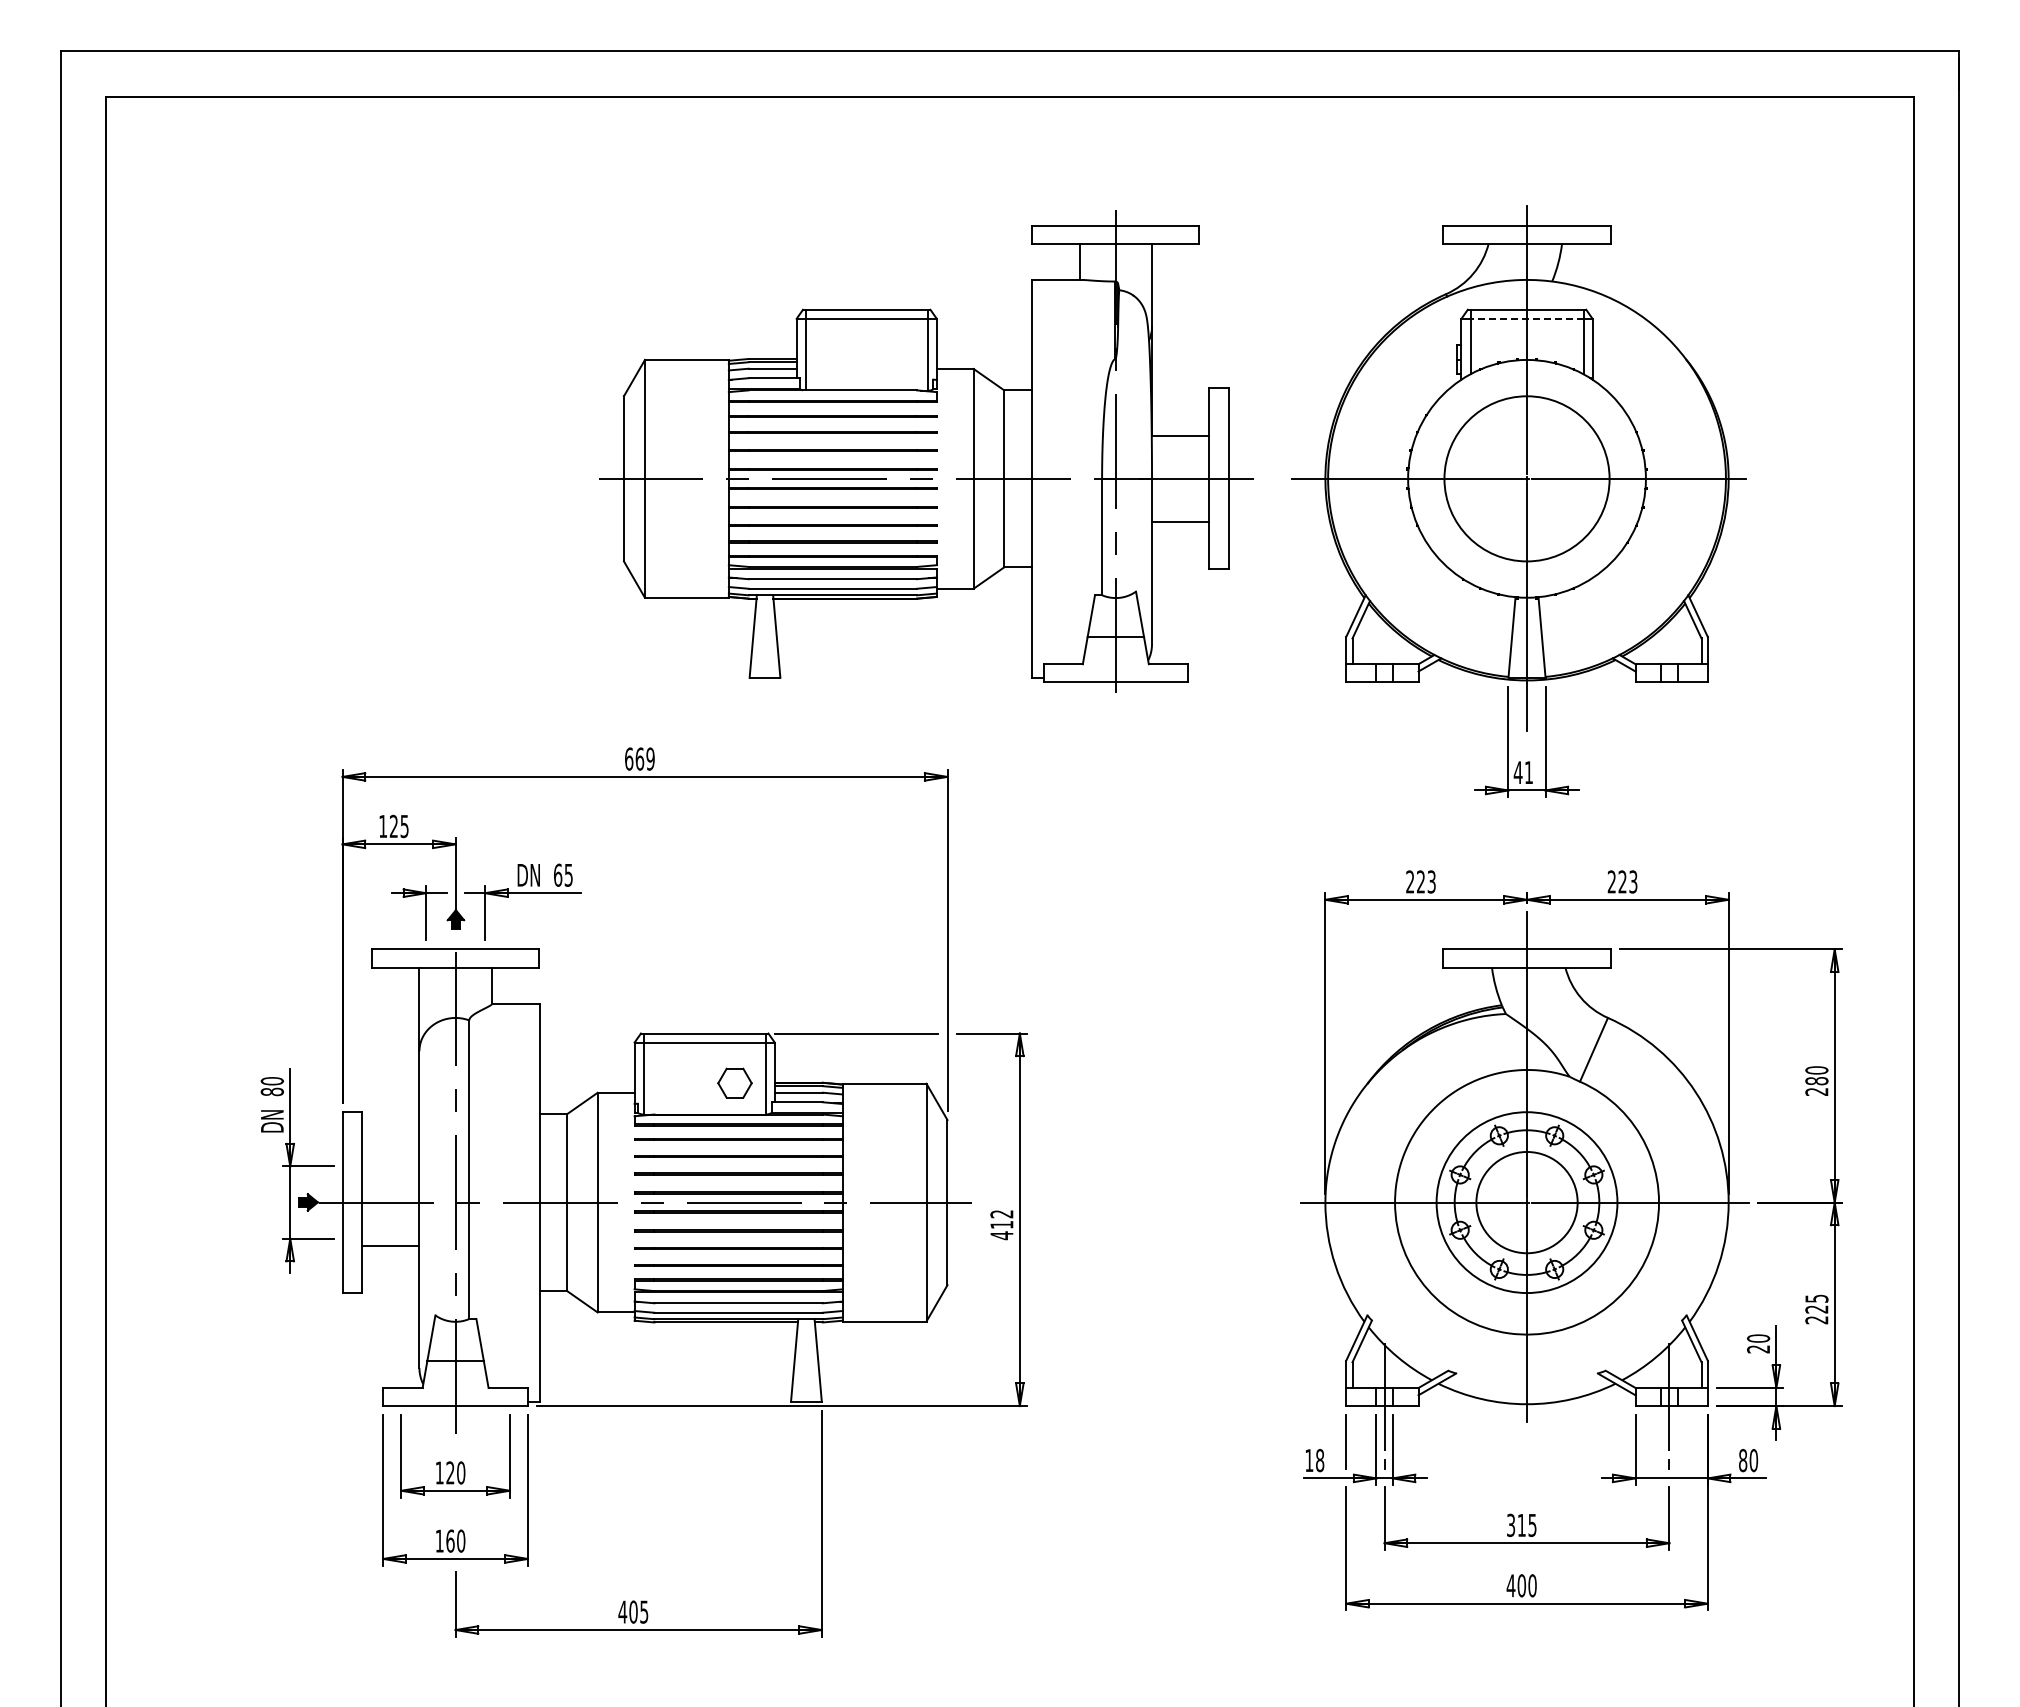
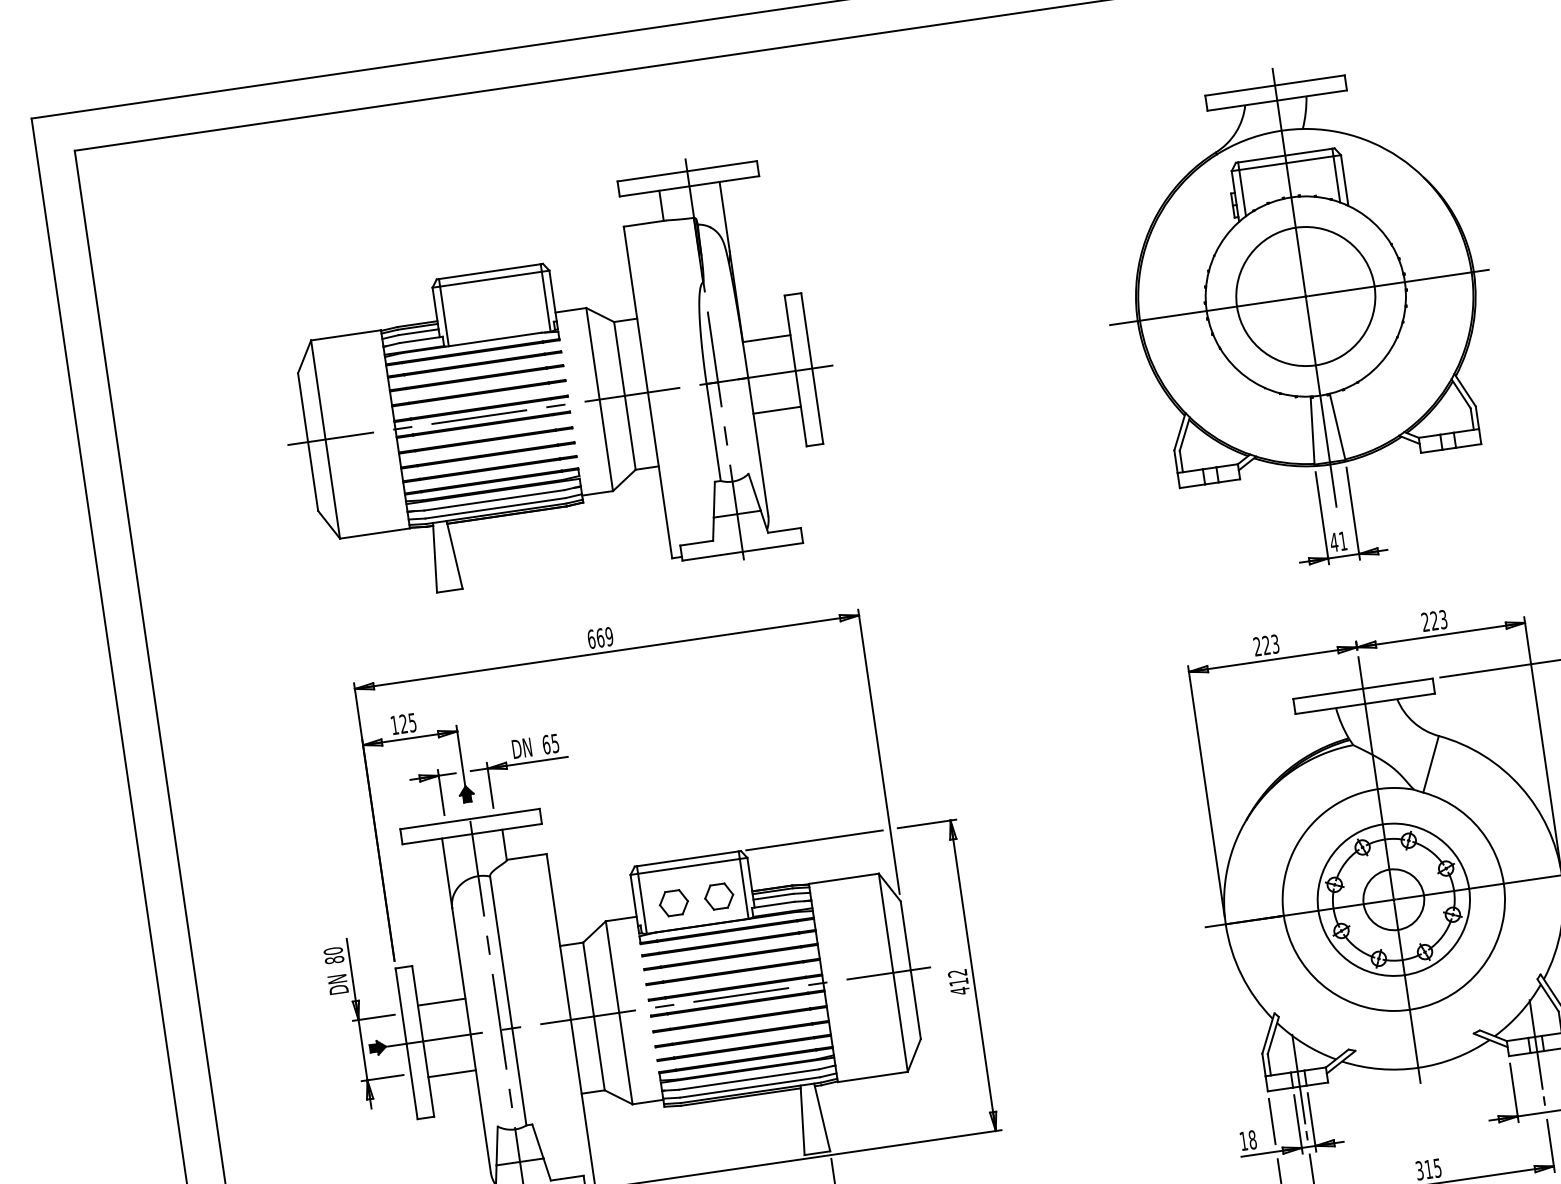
line: (1527, 318) -> (1286, 162), dashed -> solid
part: (926, 451) -> (556, 382), moved
part: (680, 1082) -> (673, 902), added
line: (390, 1159) -> (441, 1002), added
circle: (1526, 1202) -> (1393, 899), size x0.71

